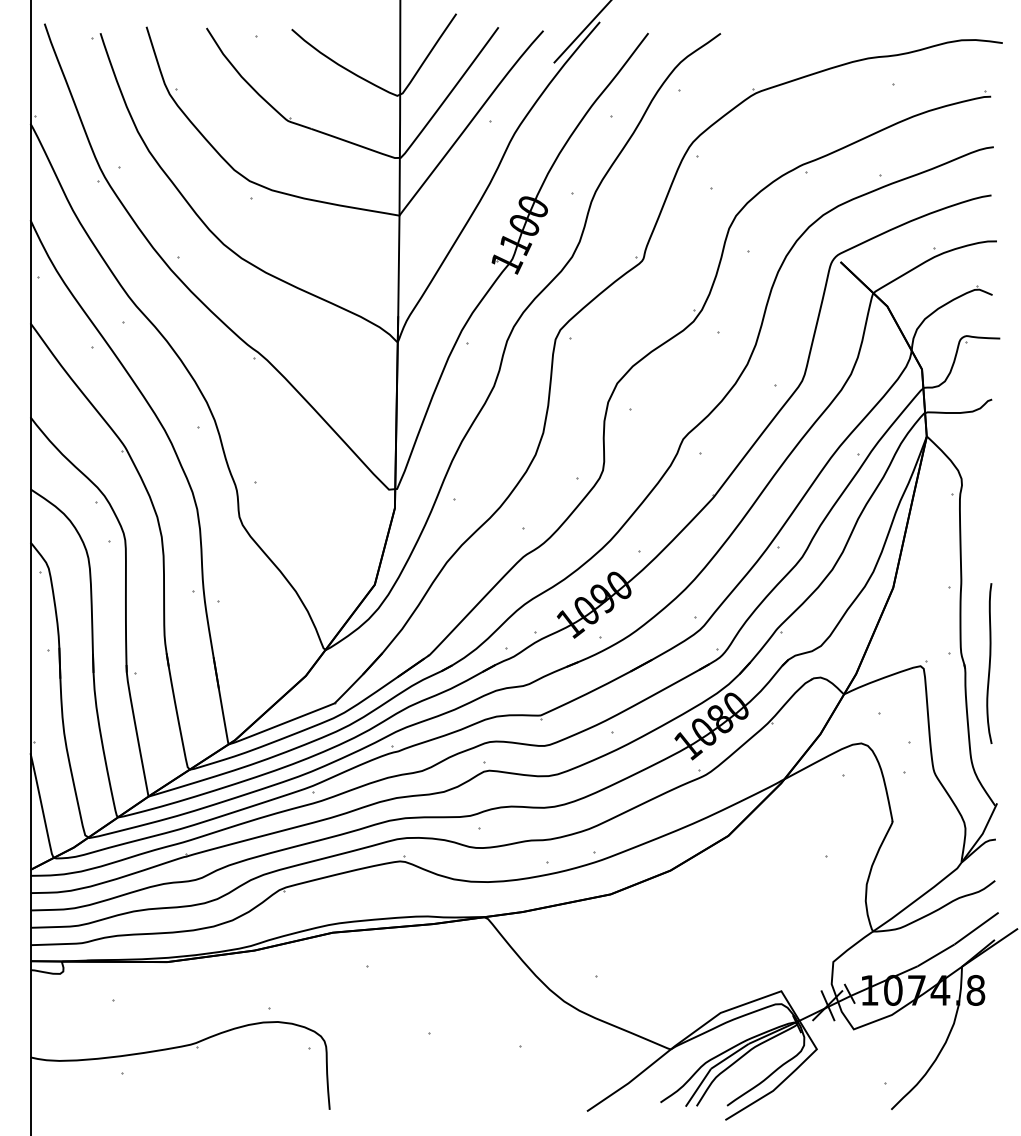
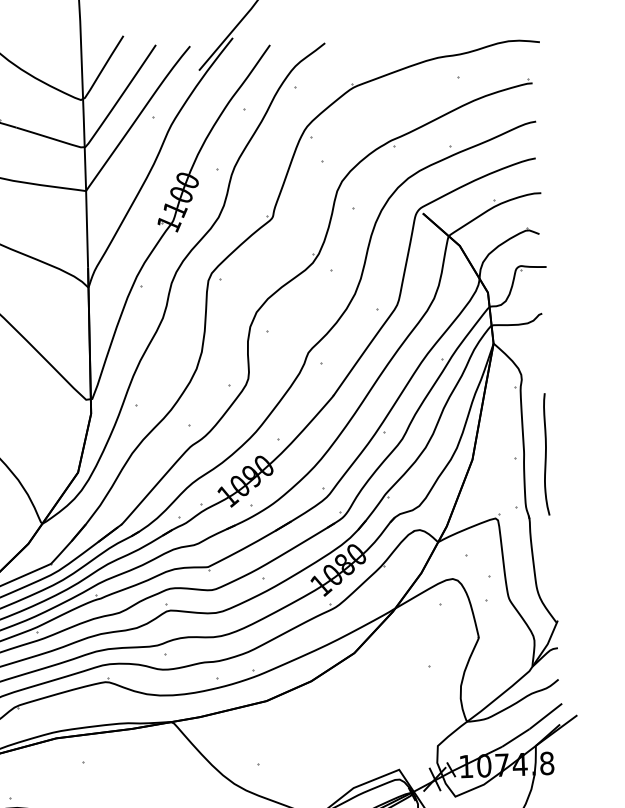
curve: (989, 663) -> (545, 454), moved

